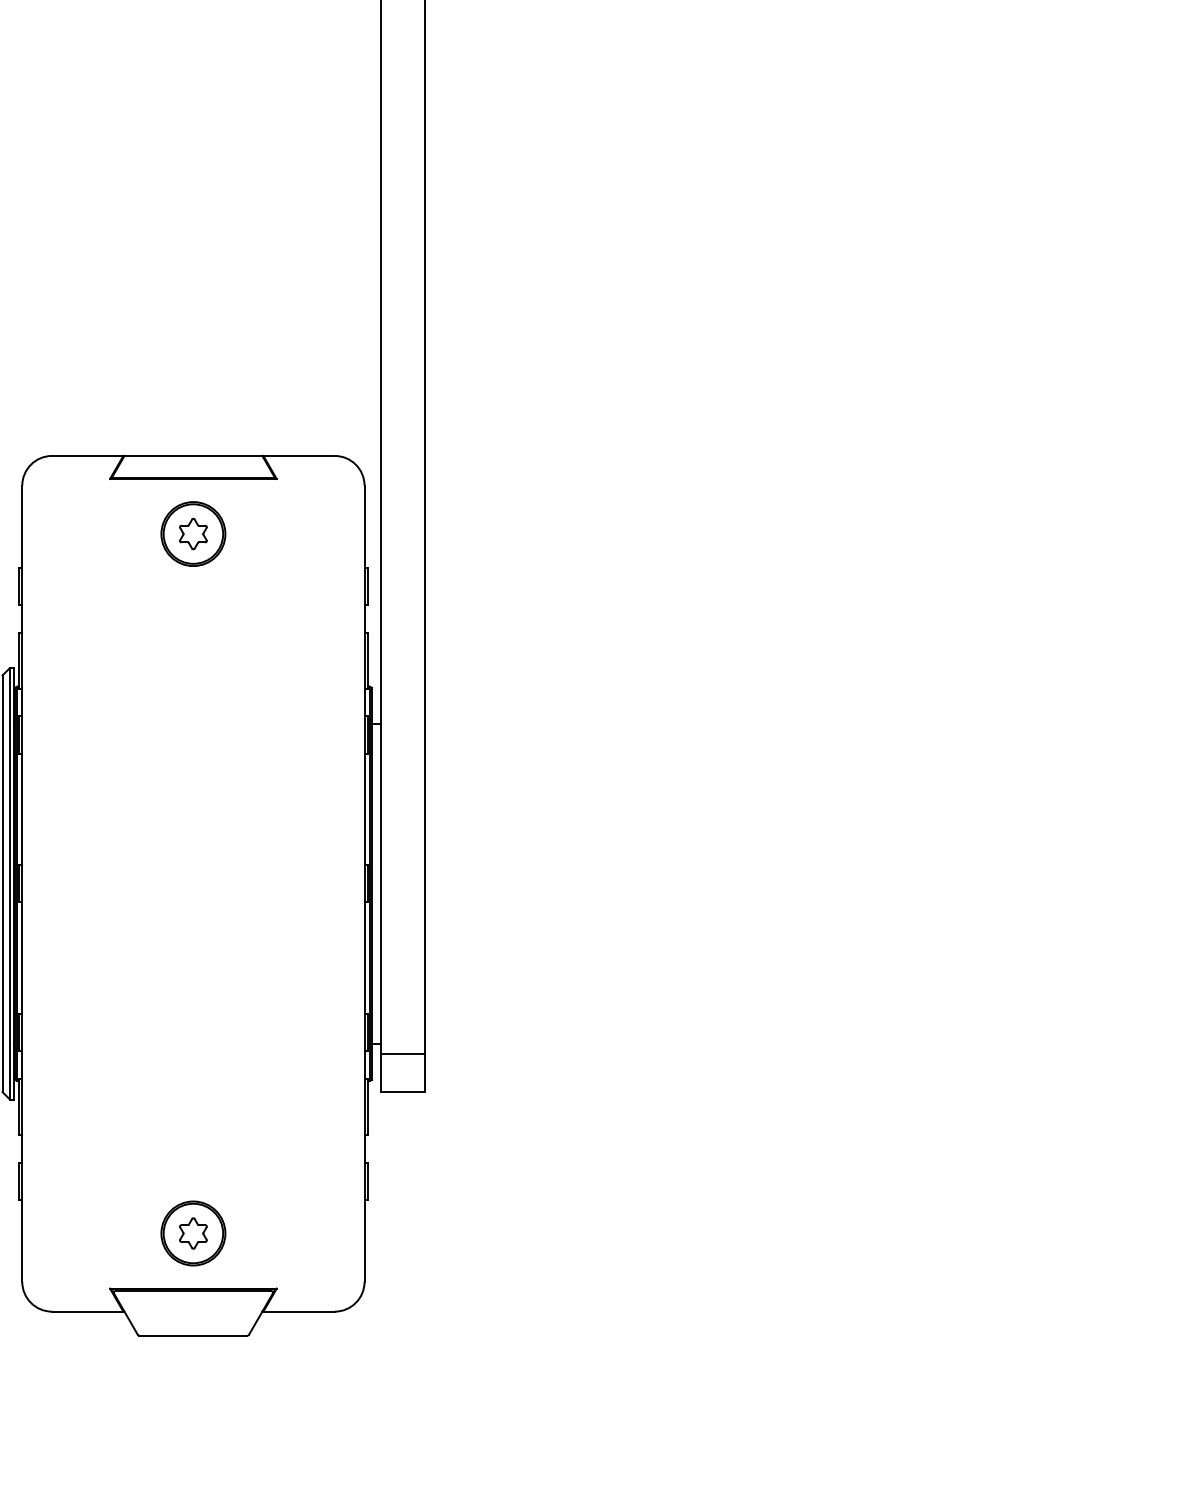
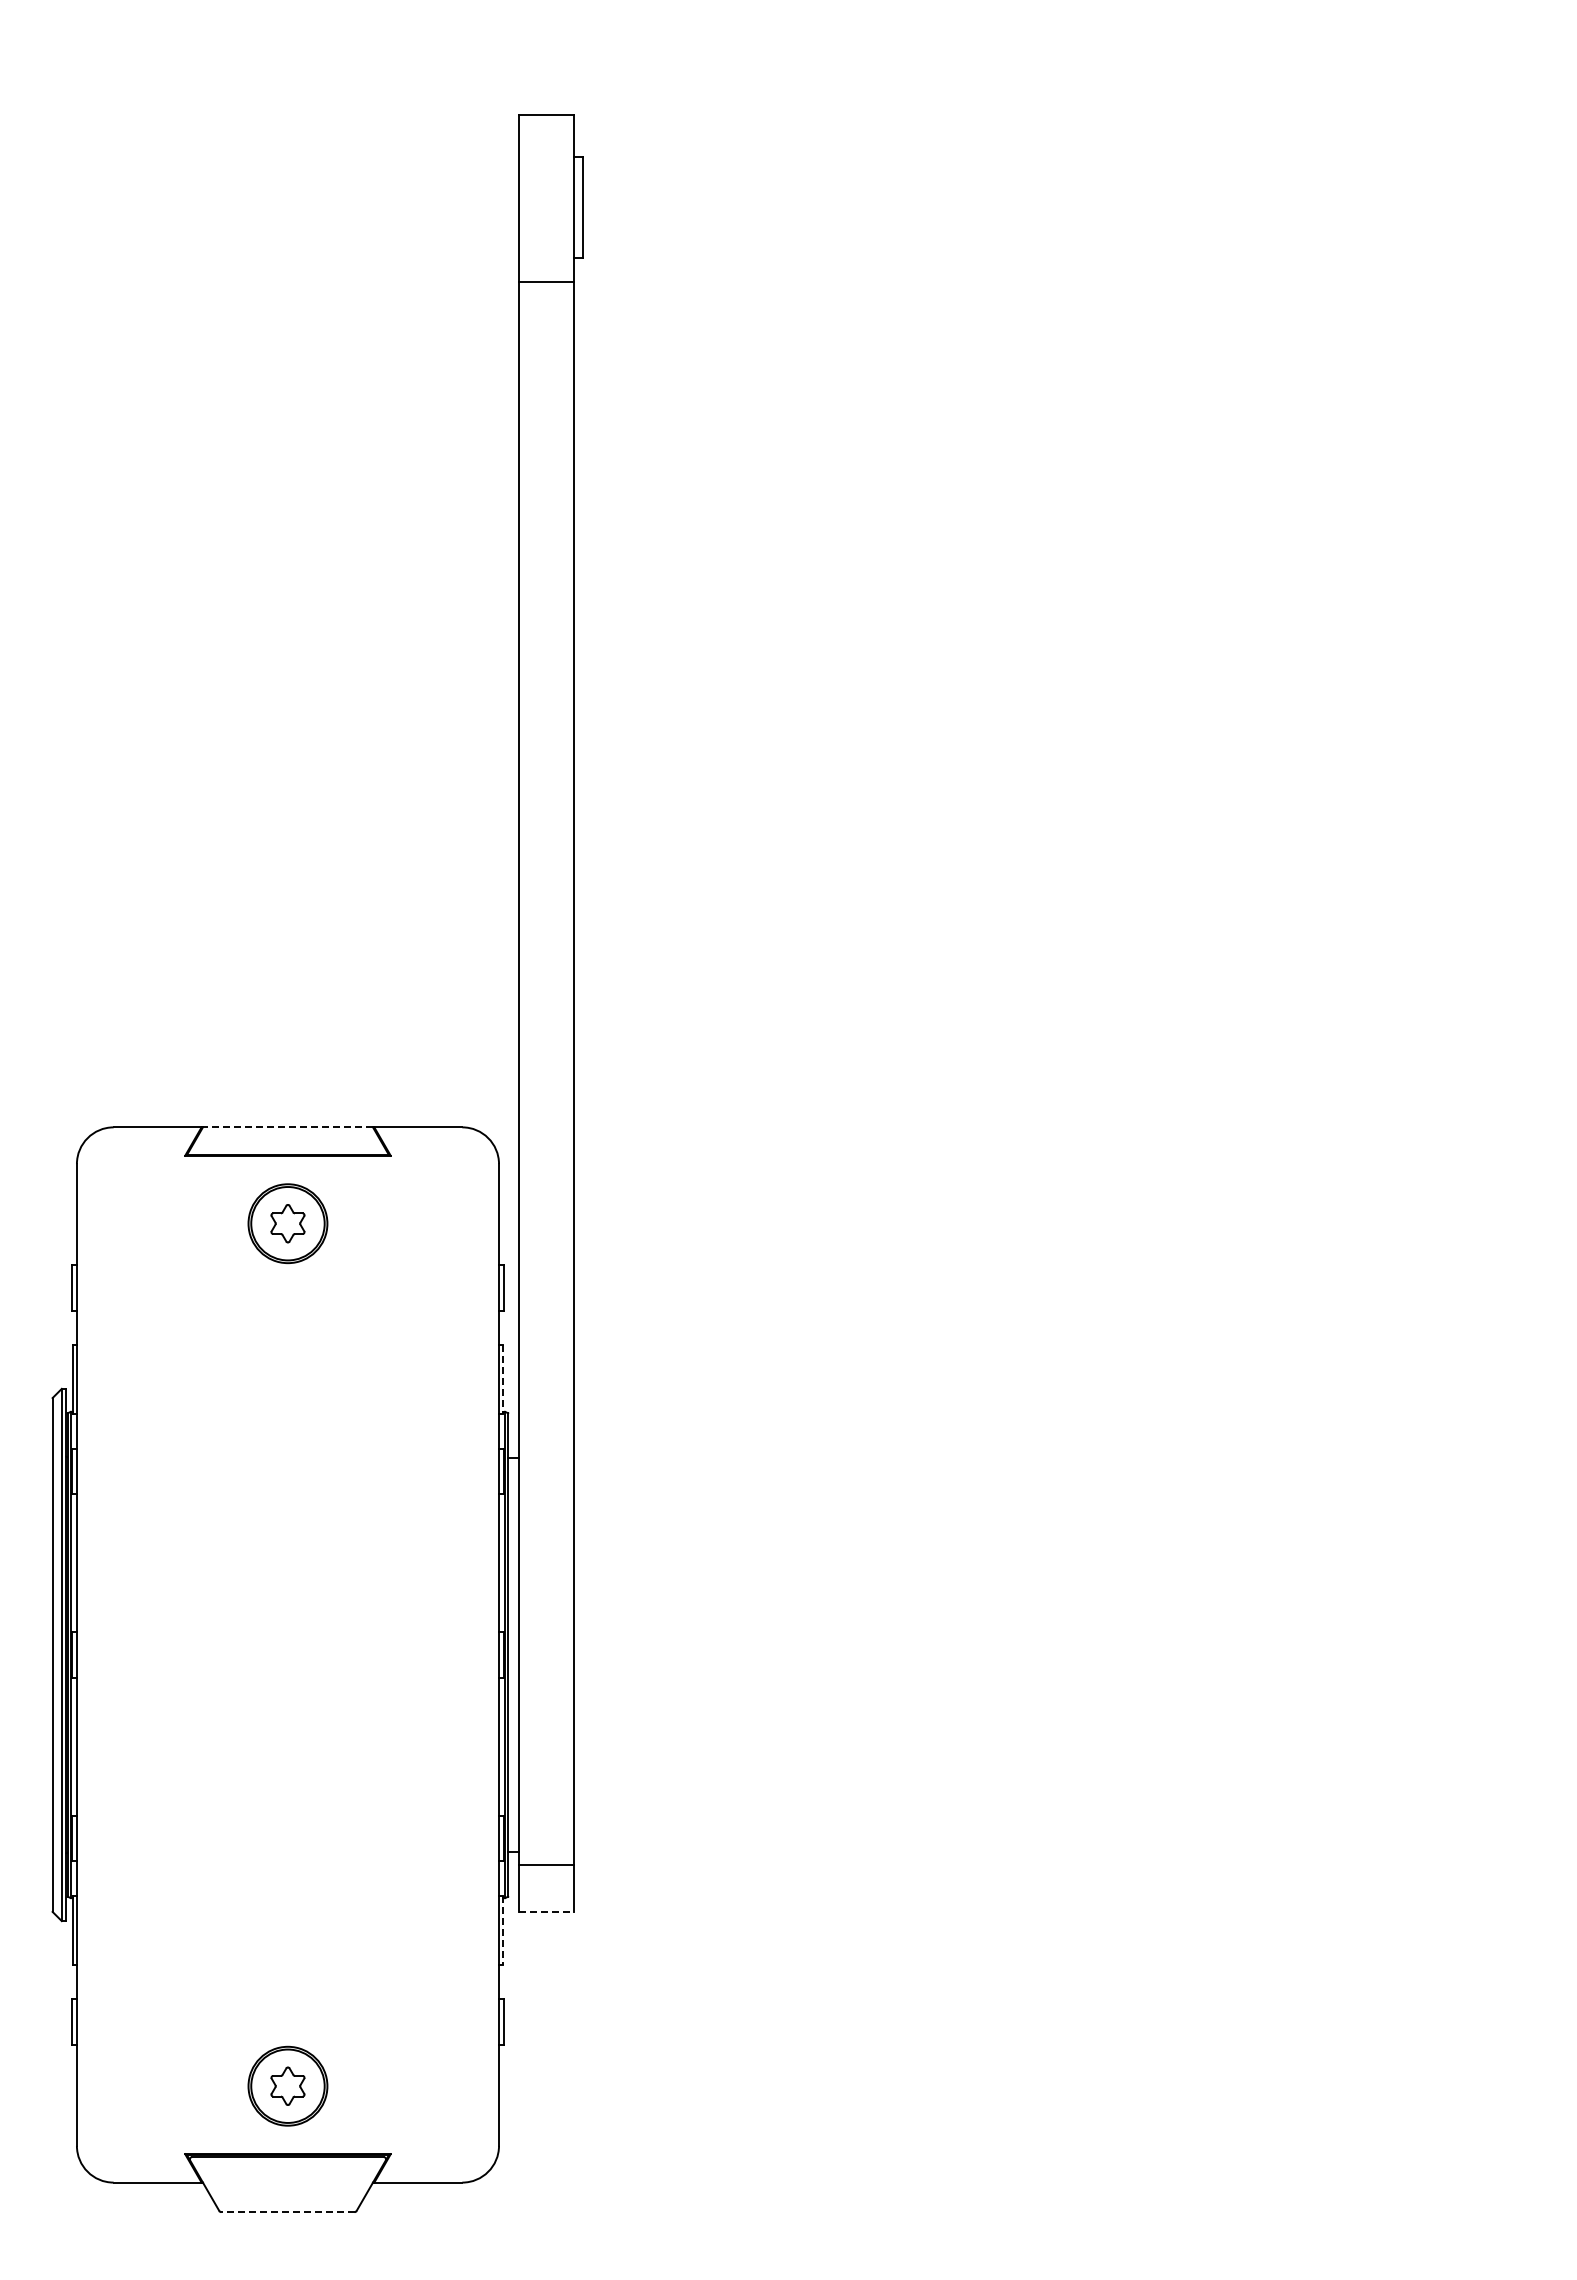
line: (193, 456) -> (287, 1127), solid -> dashed
line: (368, 660) -> (503, 1379), solid -> dashed
line: (403, 1091) -> (546, 1911), solid -> dashed
line: (368, 1107) -> (503, 1930), solid -> dashed
line: (193, 1335) -> (287, 2212), solid -> dashed

